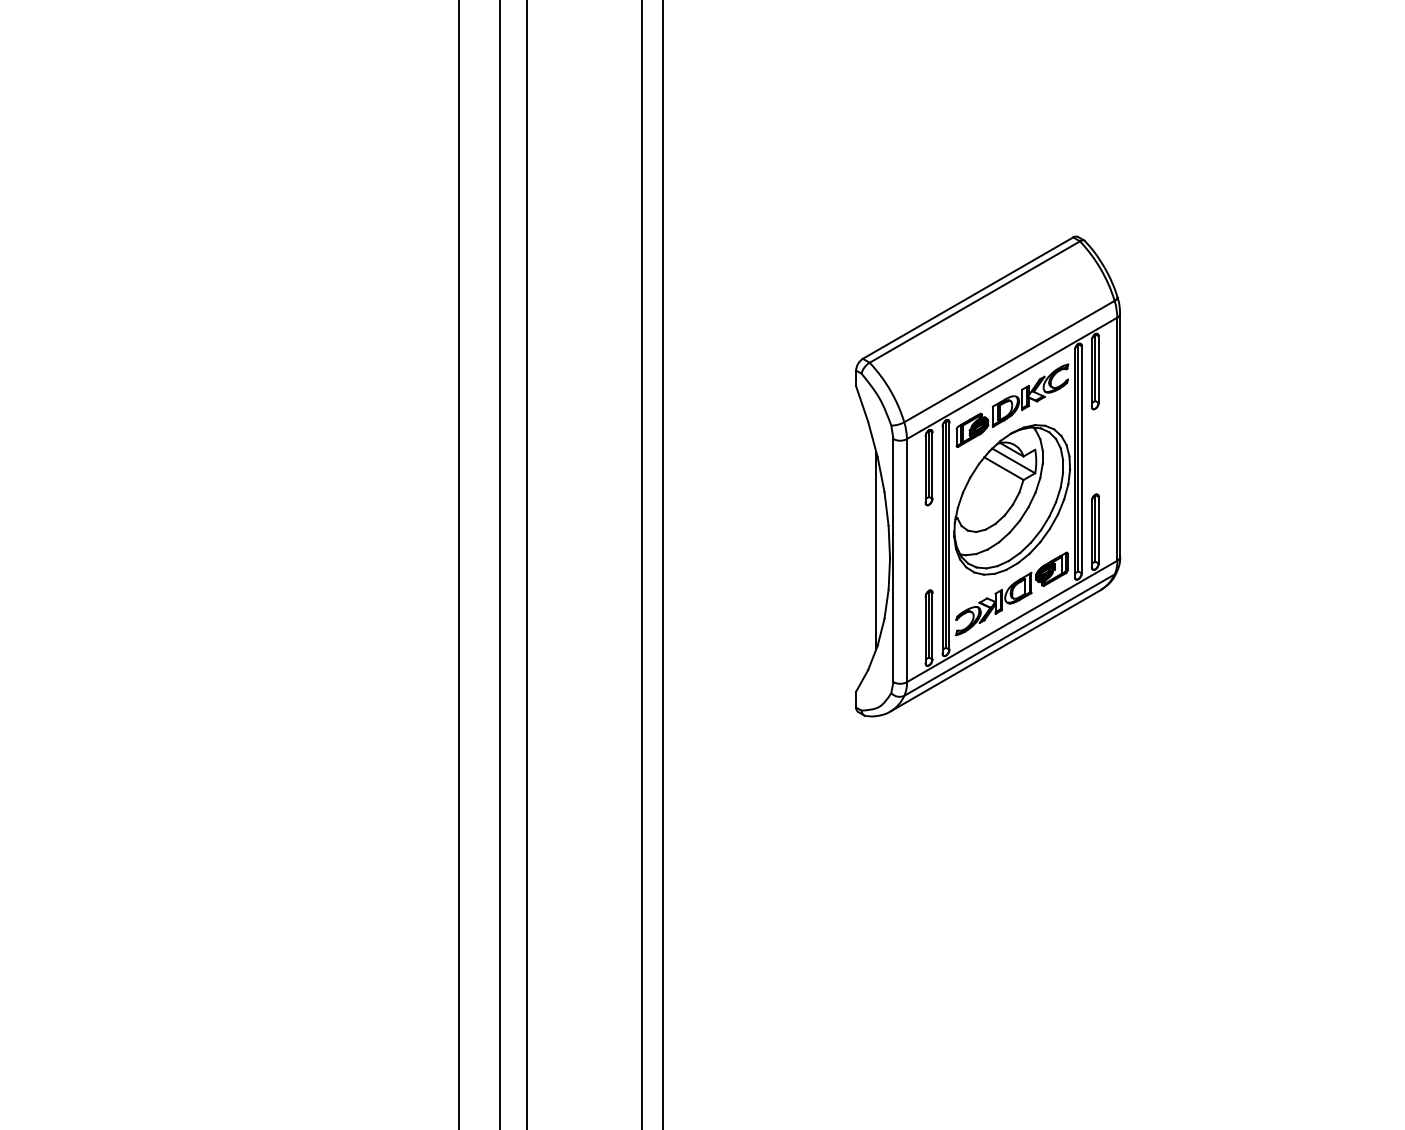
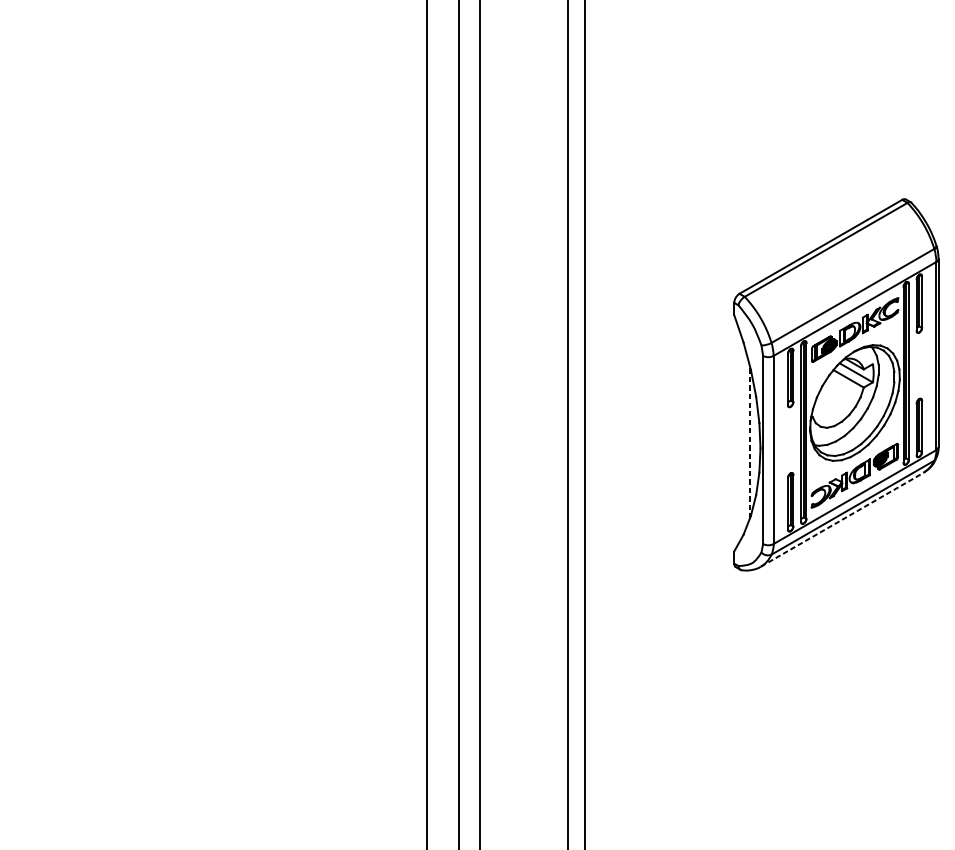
line: (876, 550) -> (750, 442), solid -> dashed
line: (996, 650) -> (842, 519), solid -> dashed

